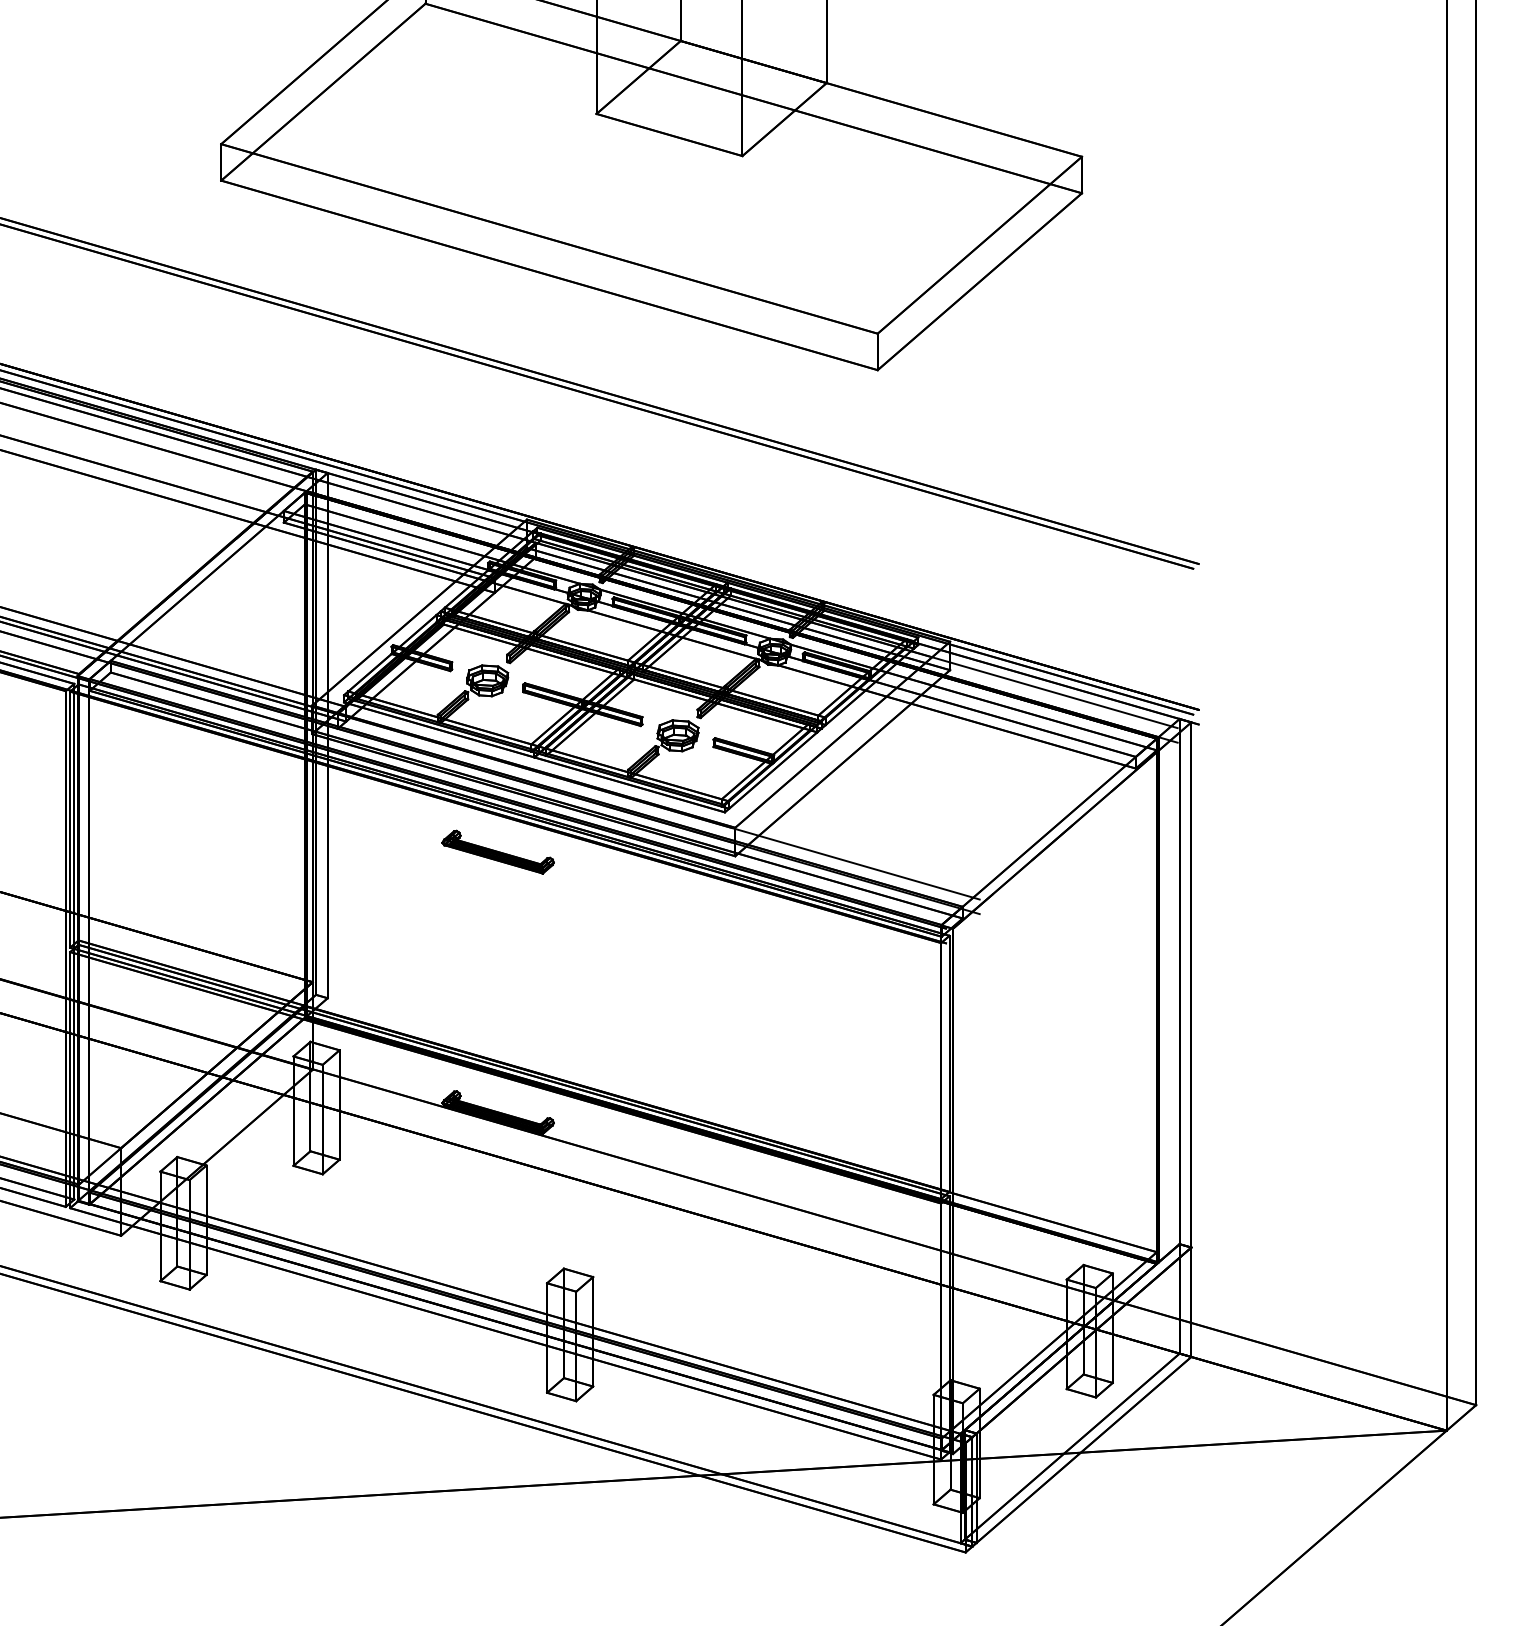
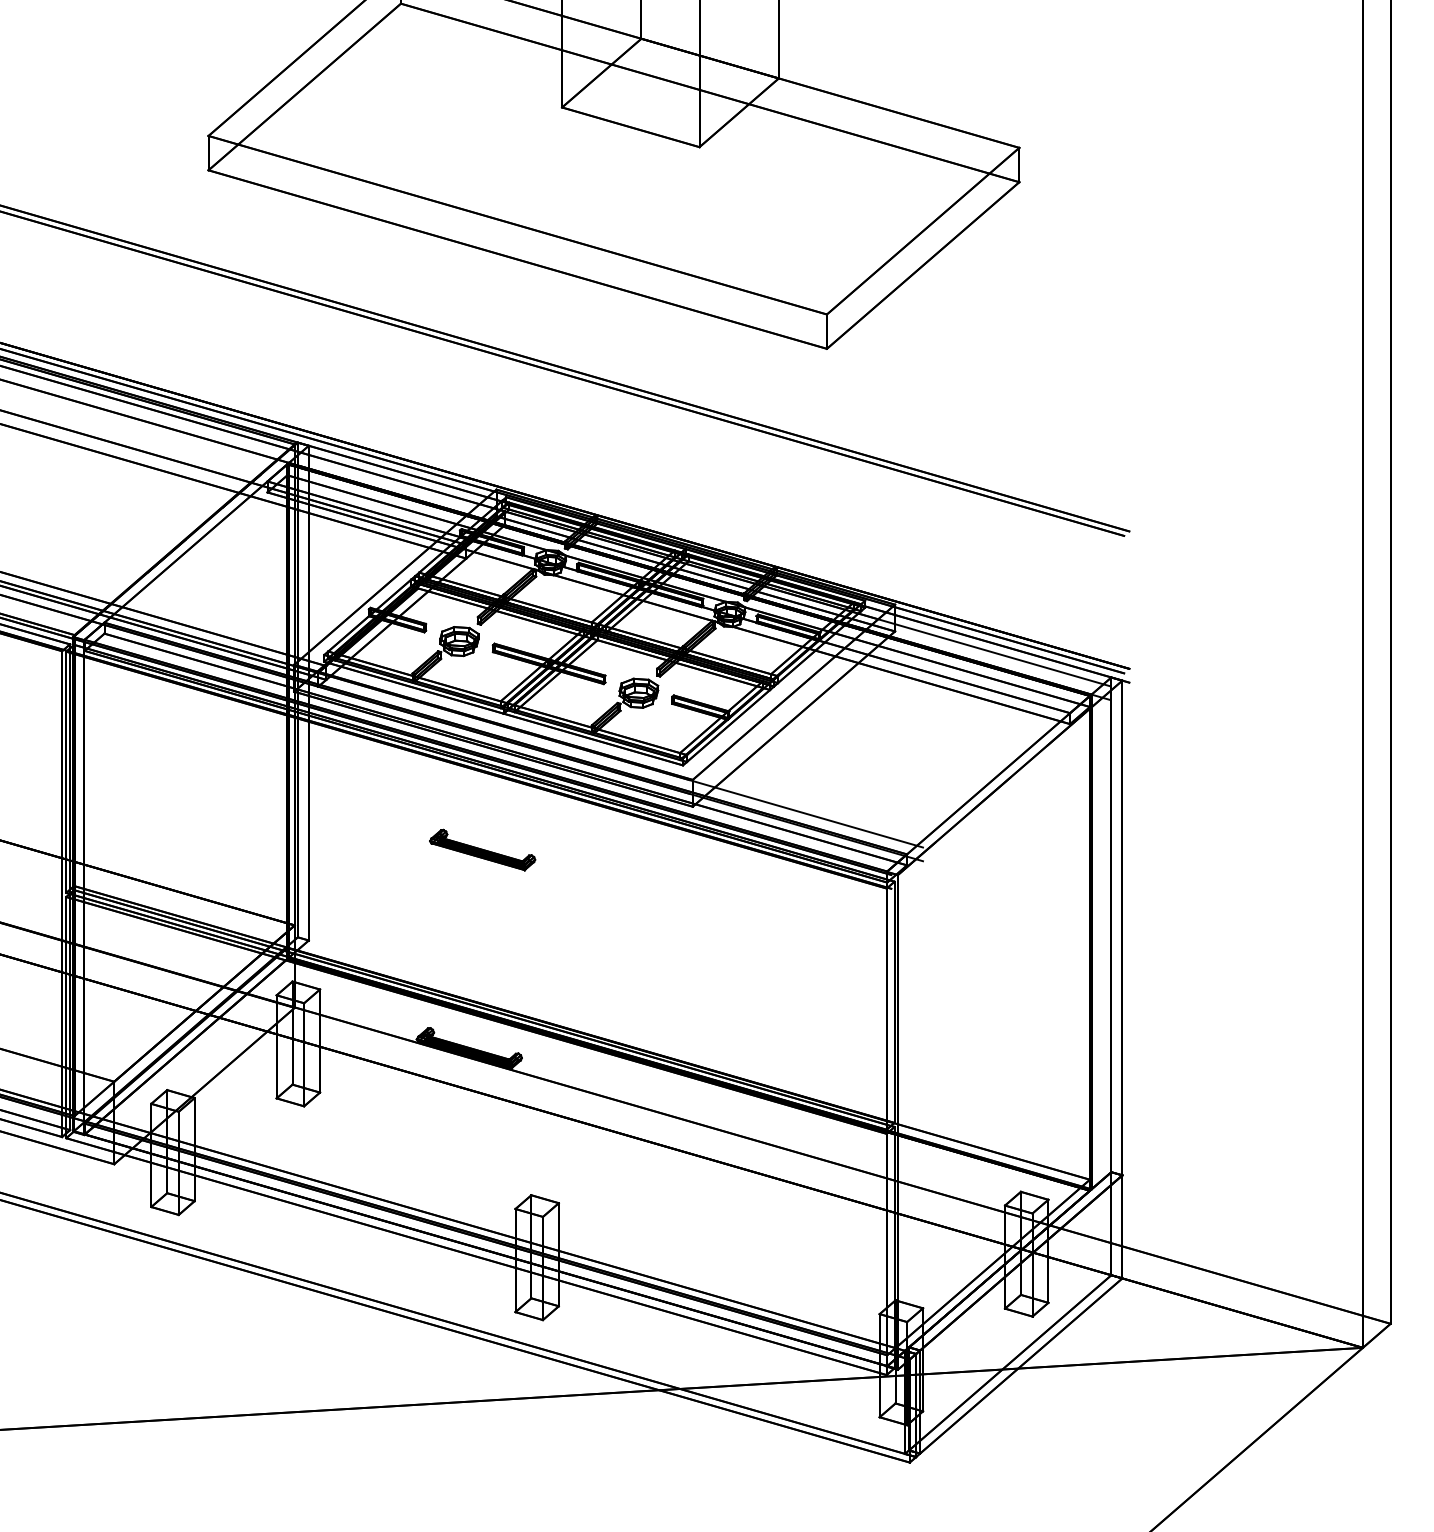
part: (497, 851) -> (481, 849), moved

